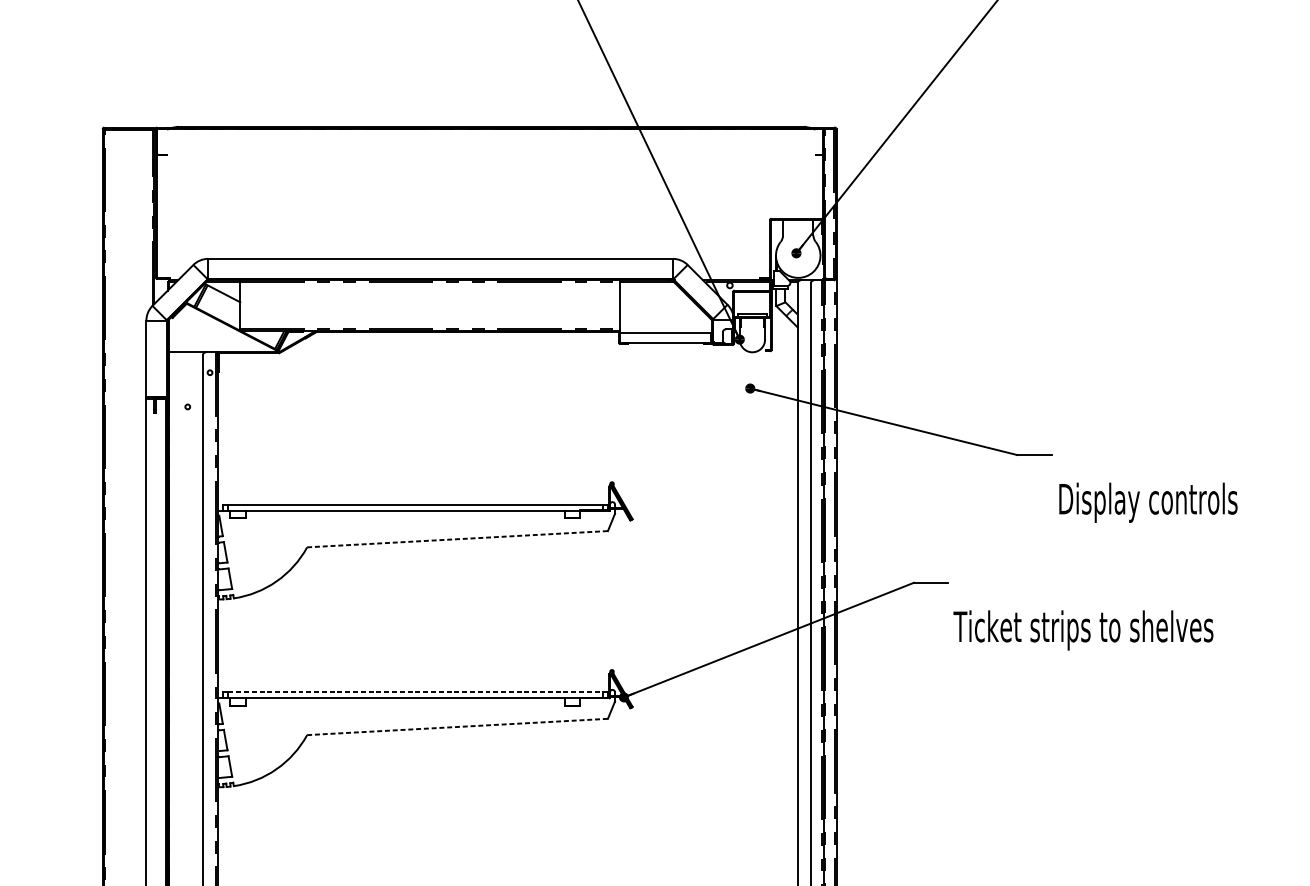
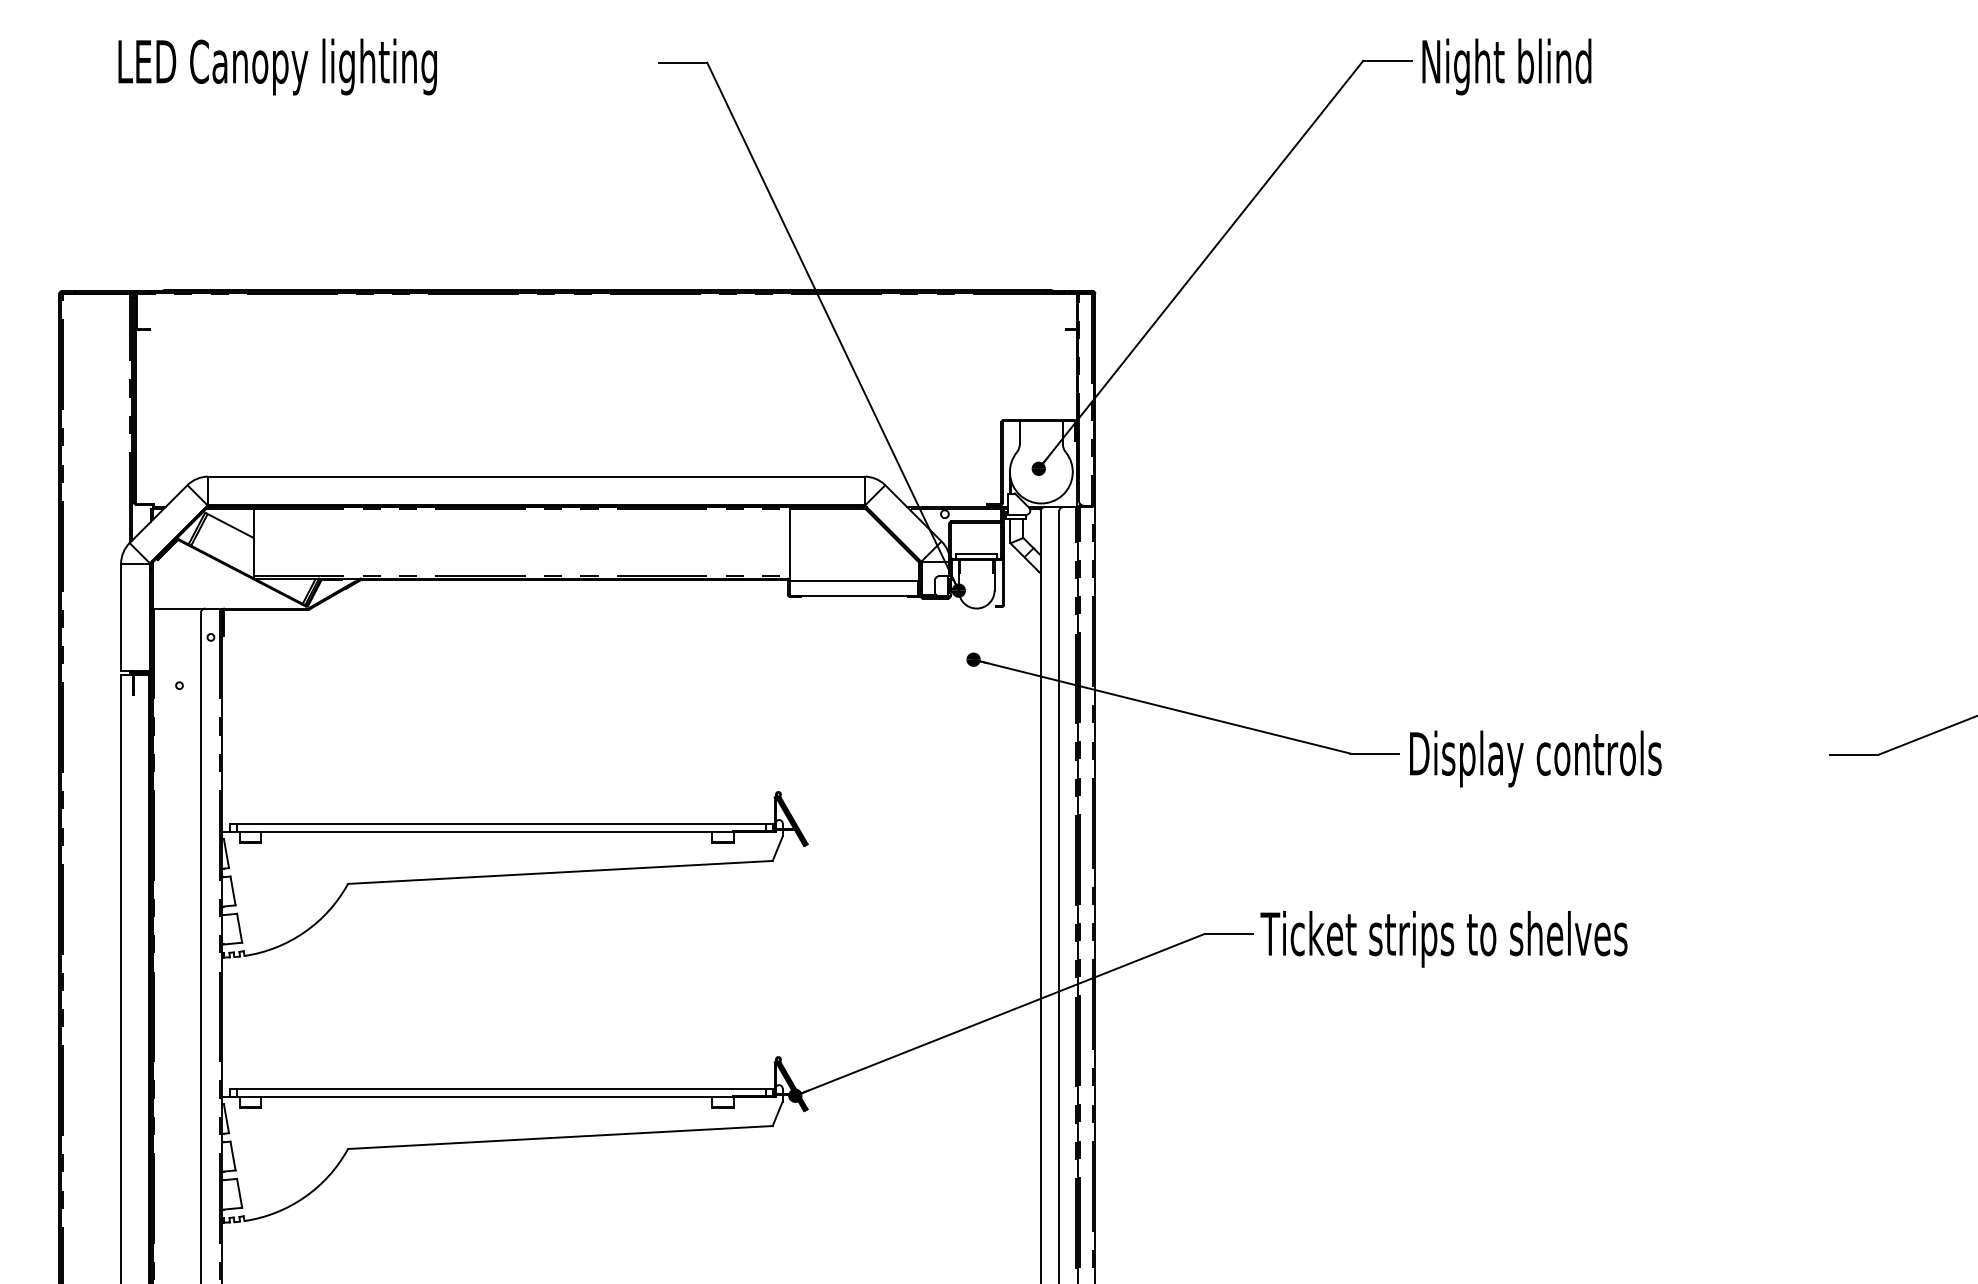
text: (1148, 502) -> (1535, 758), moved
line: (457, 539) -> (560, 872), dashed -> solid
text: (1083, 629) -> (1443, 938), moved
line: (415, 692) -> (501, 1088), dashed -> solid
line: (457, 726) -> (560, 1137), dashed -> solid

